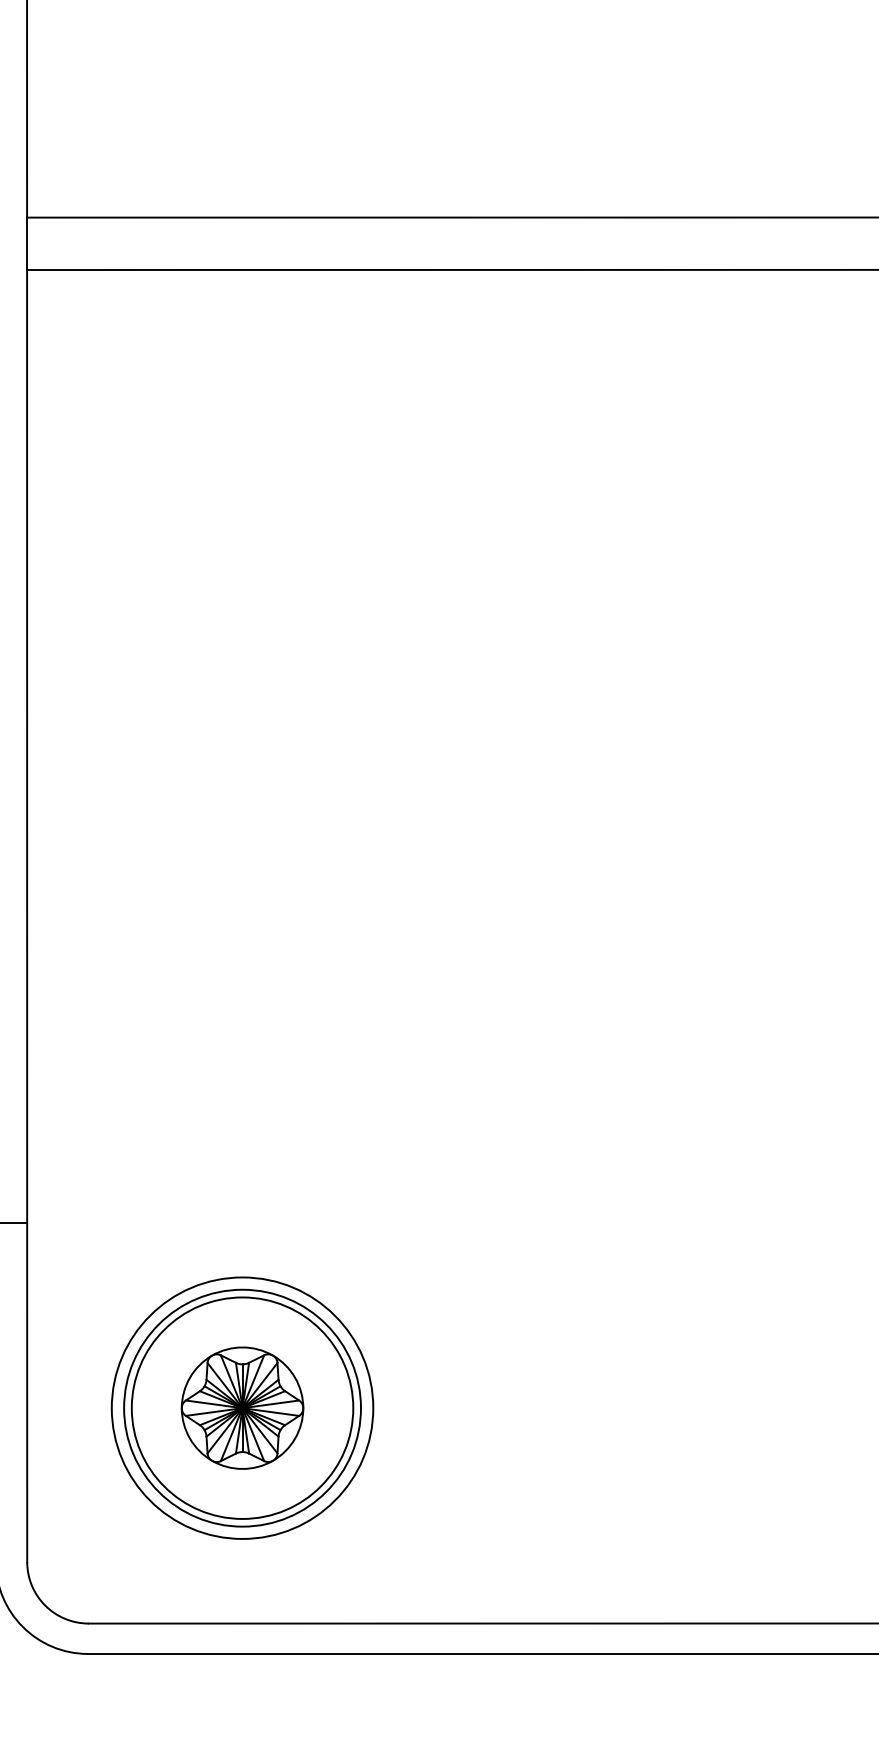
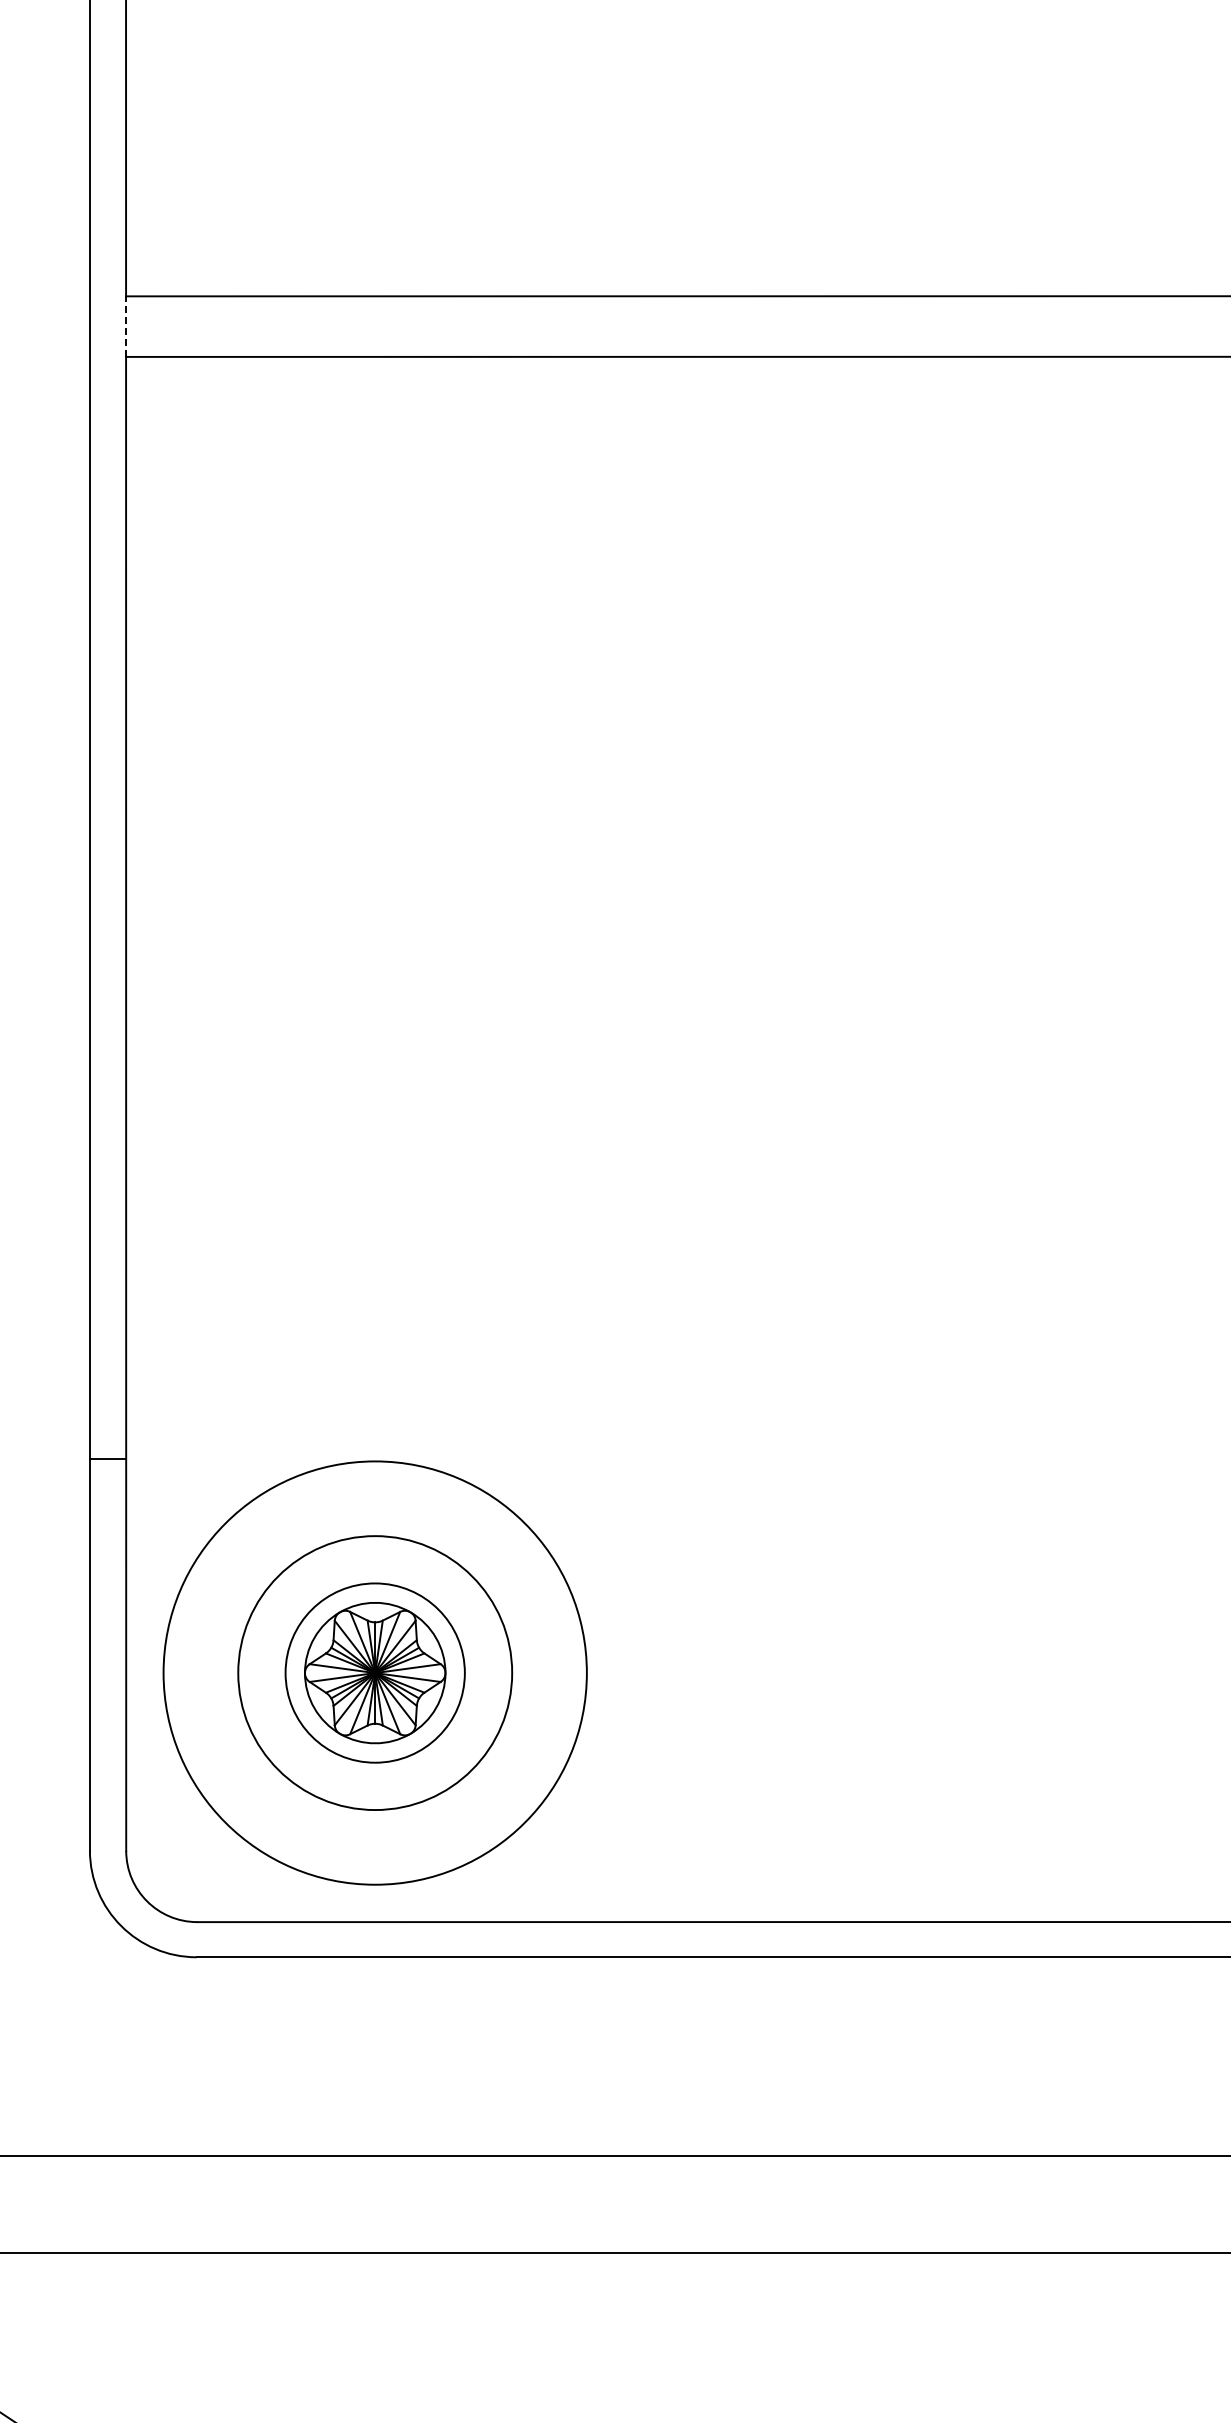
line: (27, 243) -> (126, 326), solid -> dashed
circle: (242, 1407) -> (375, 1672), size x1.4
circle: (242, 1408) -> (375, 1673), size x0.7

